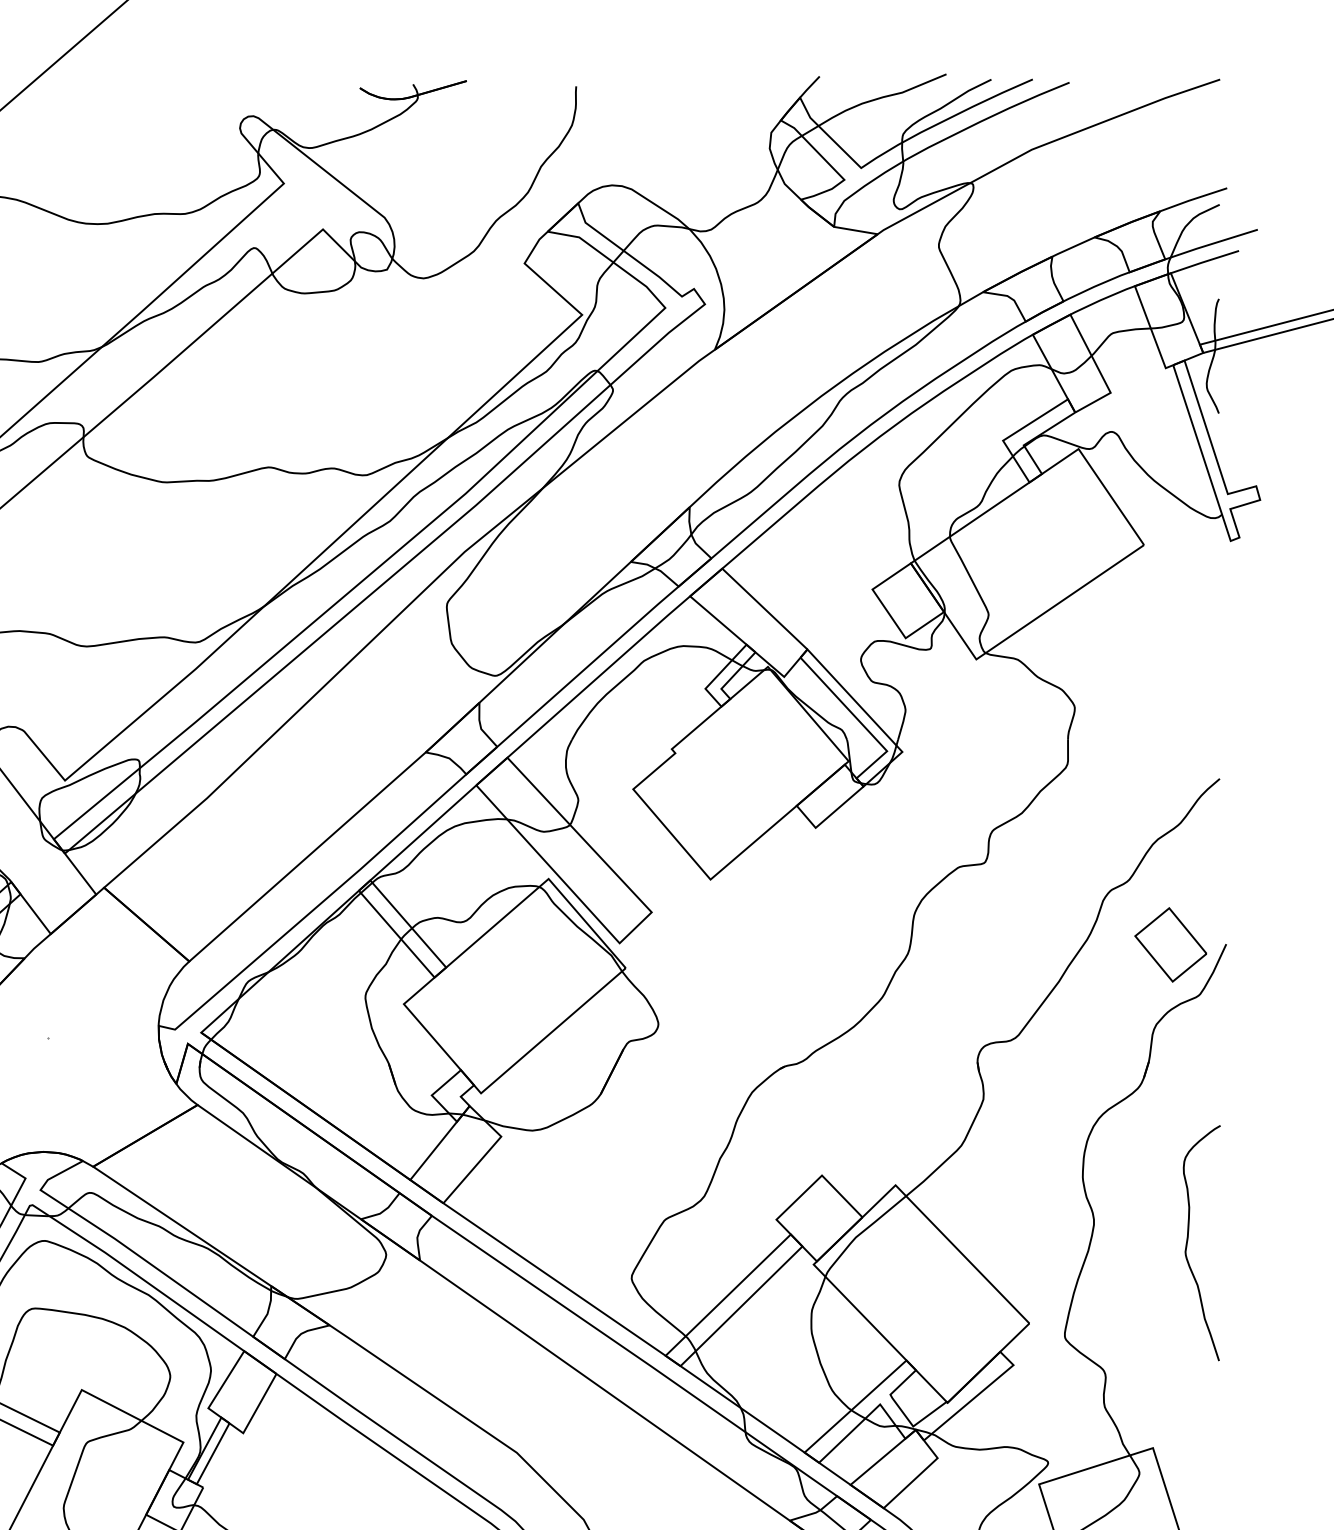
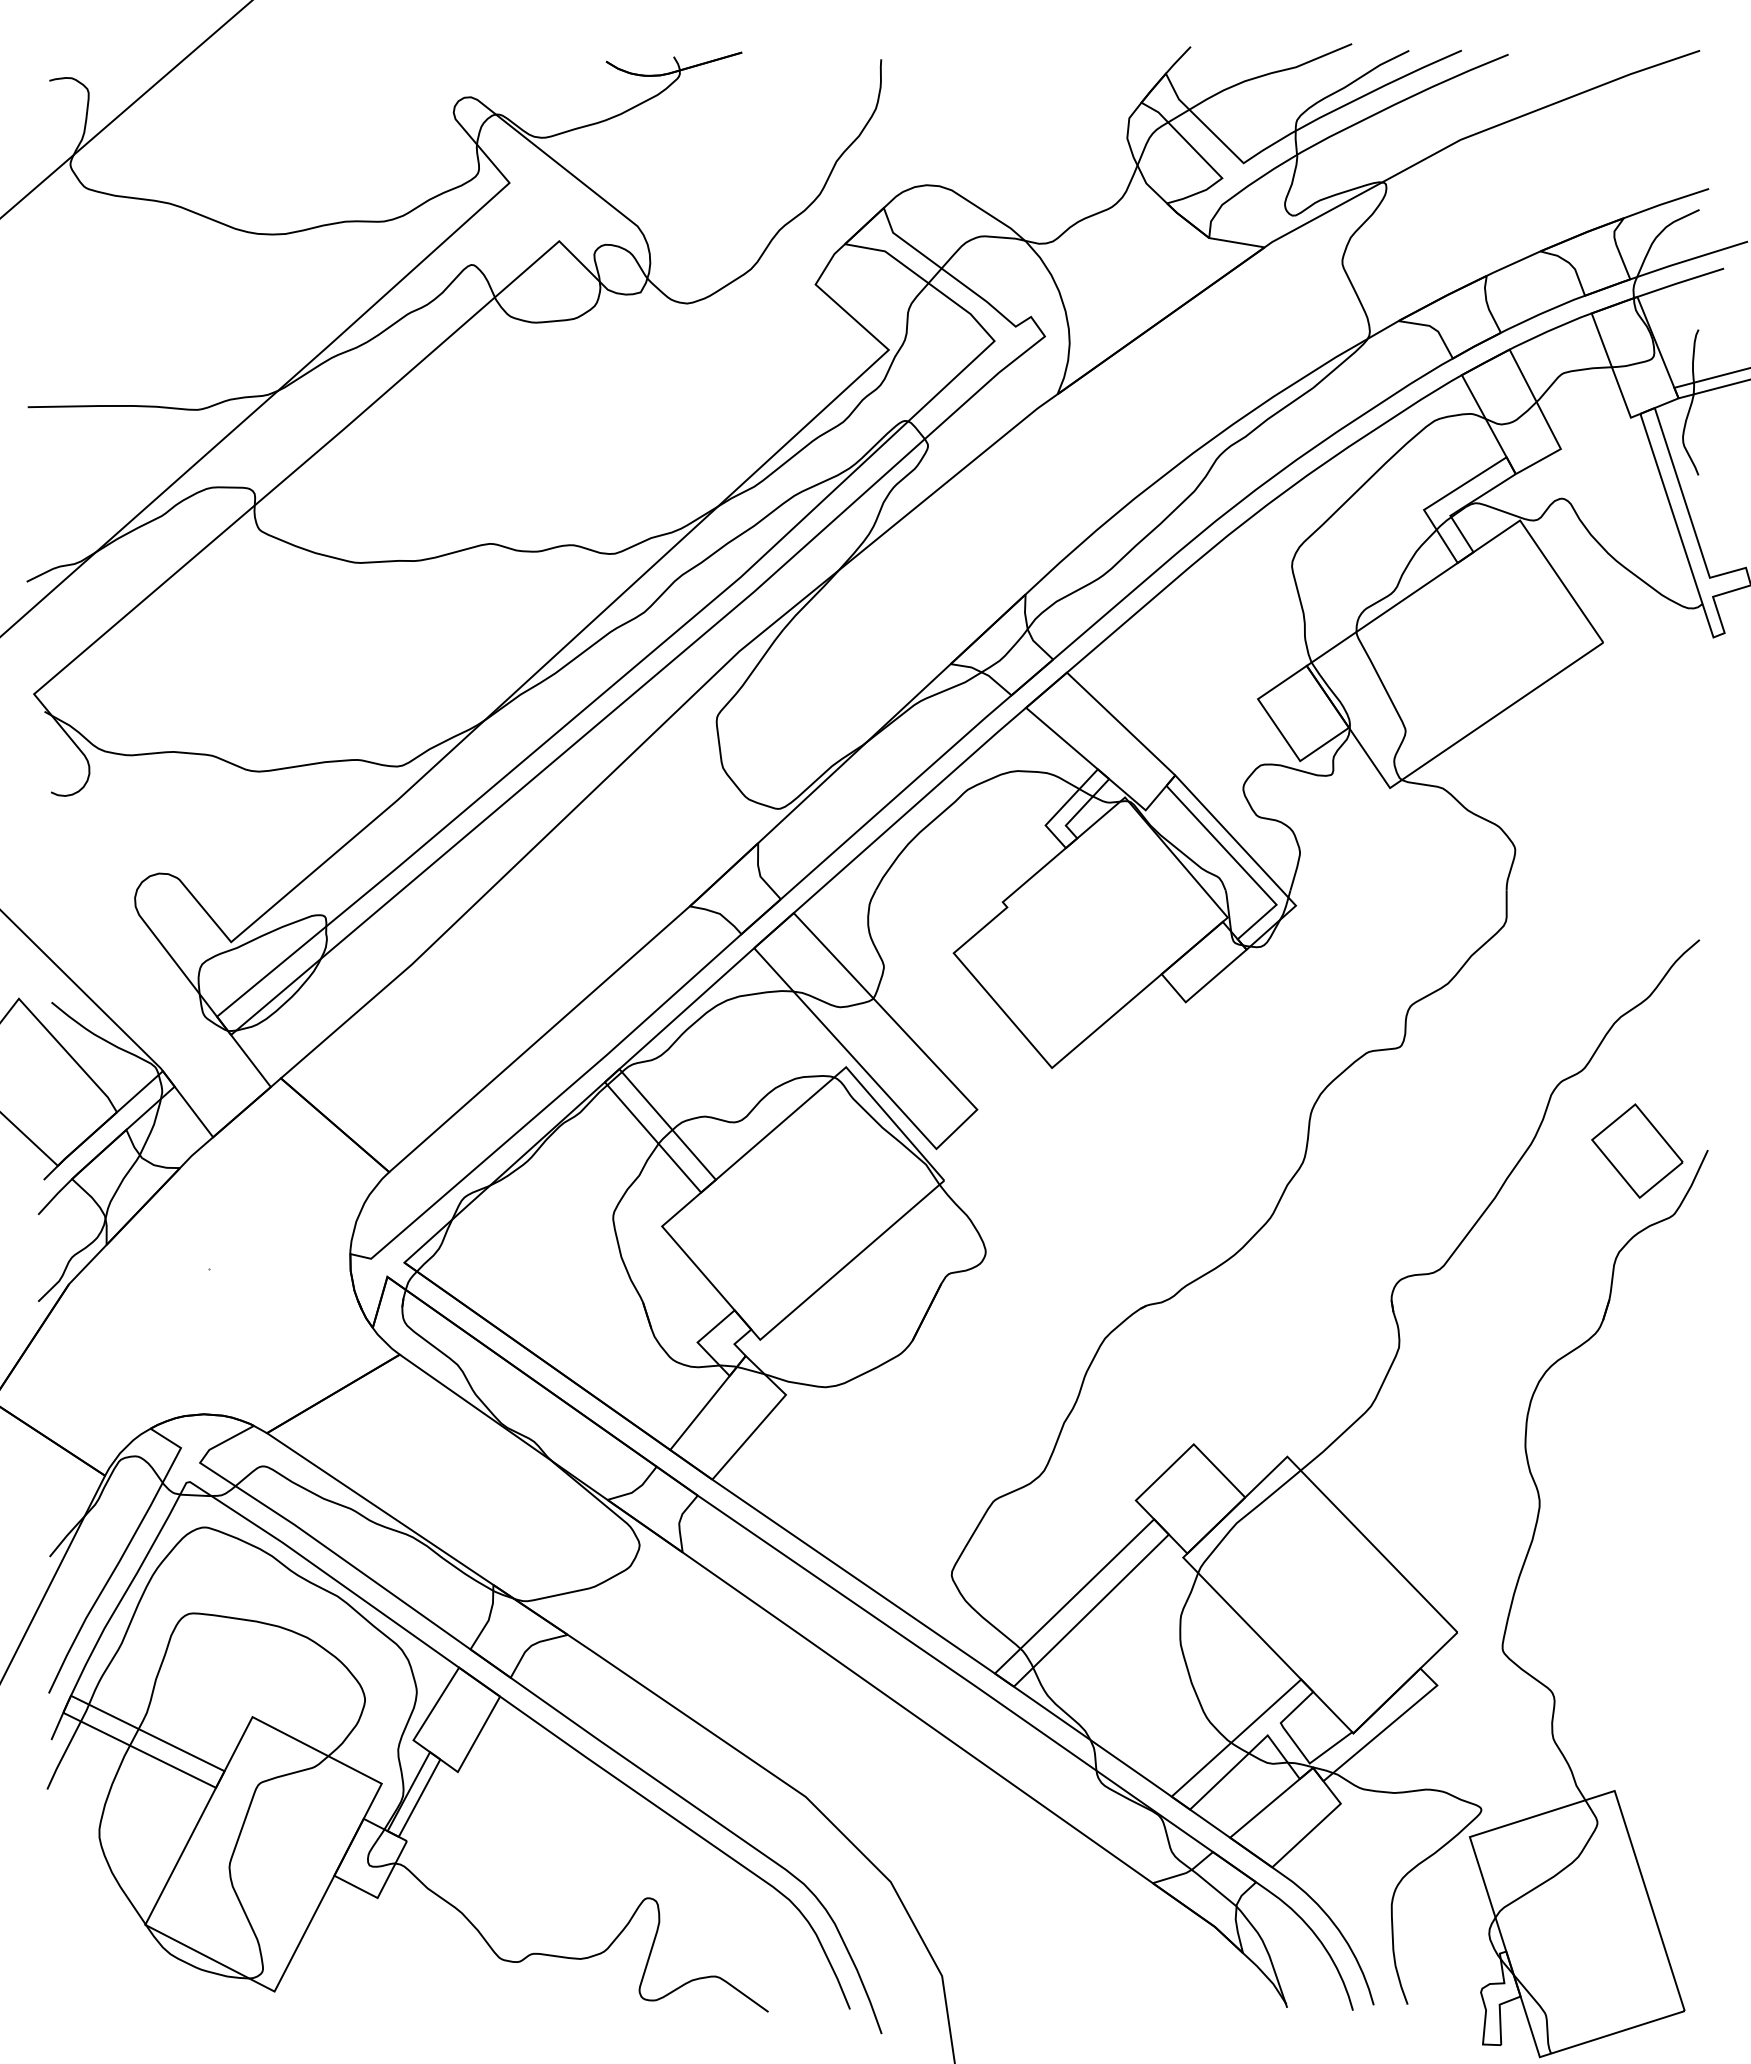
curve: (1188, 1240) -> (1659, 1527), removed

